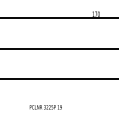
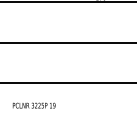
text: (45, 107) -> (33, 105), moved

